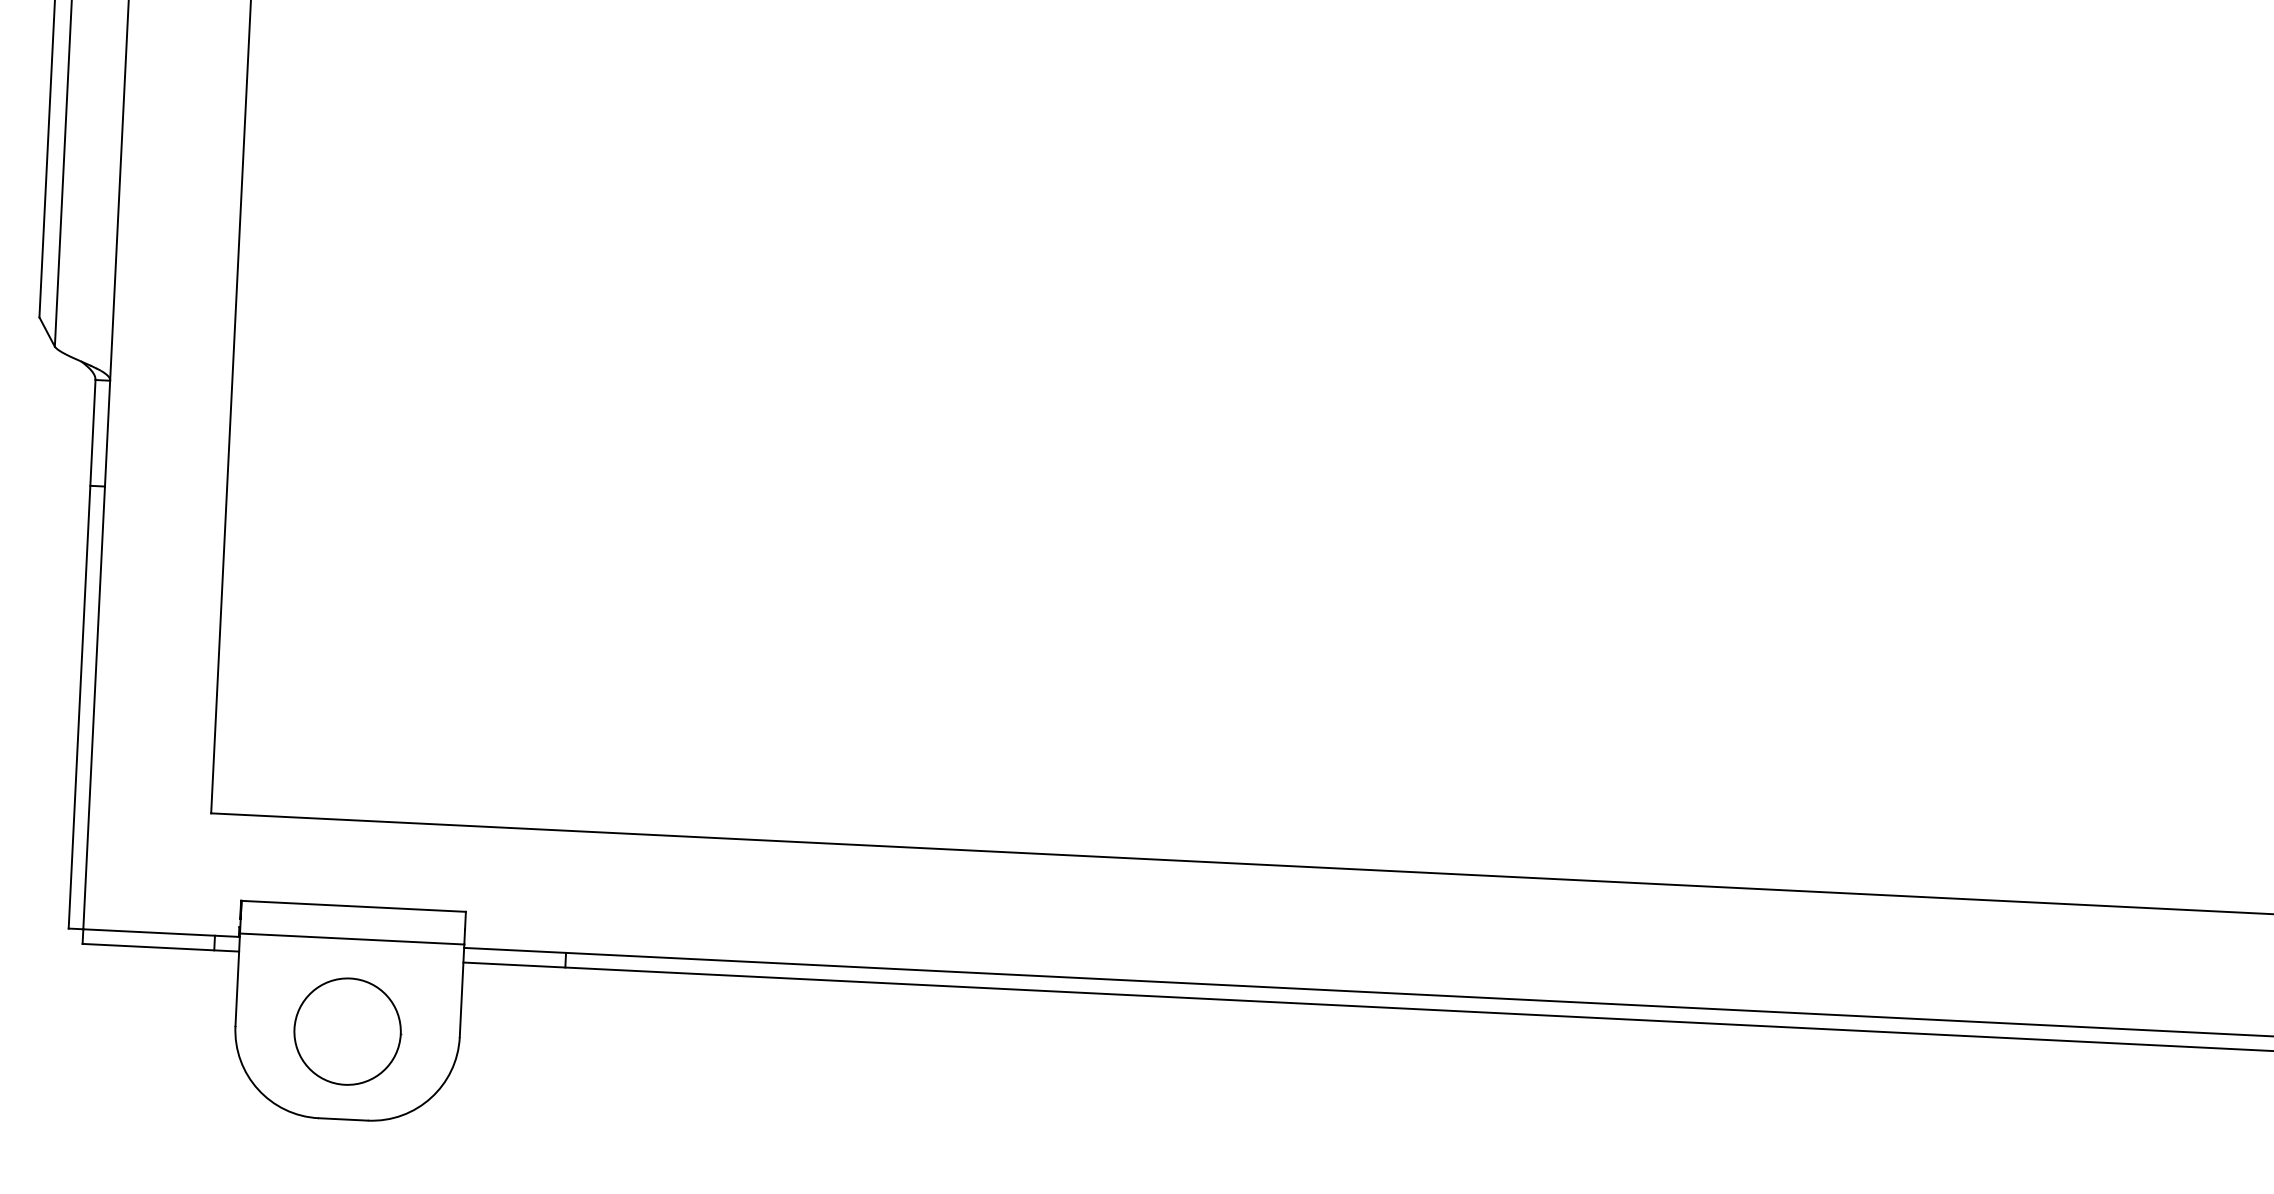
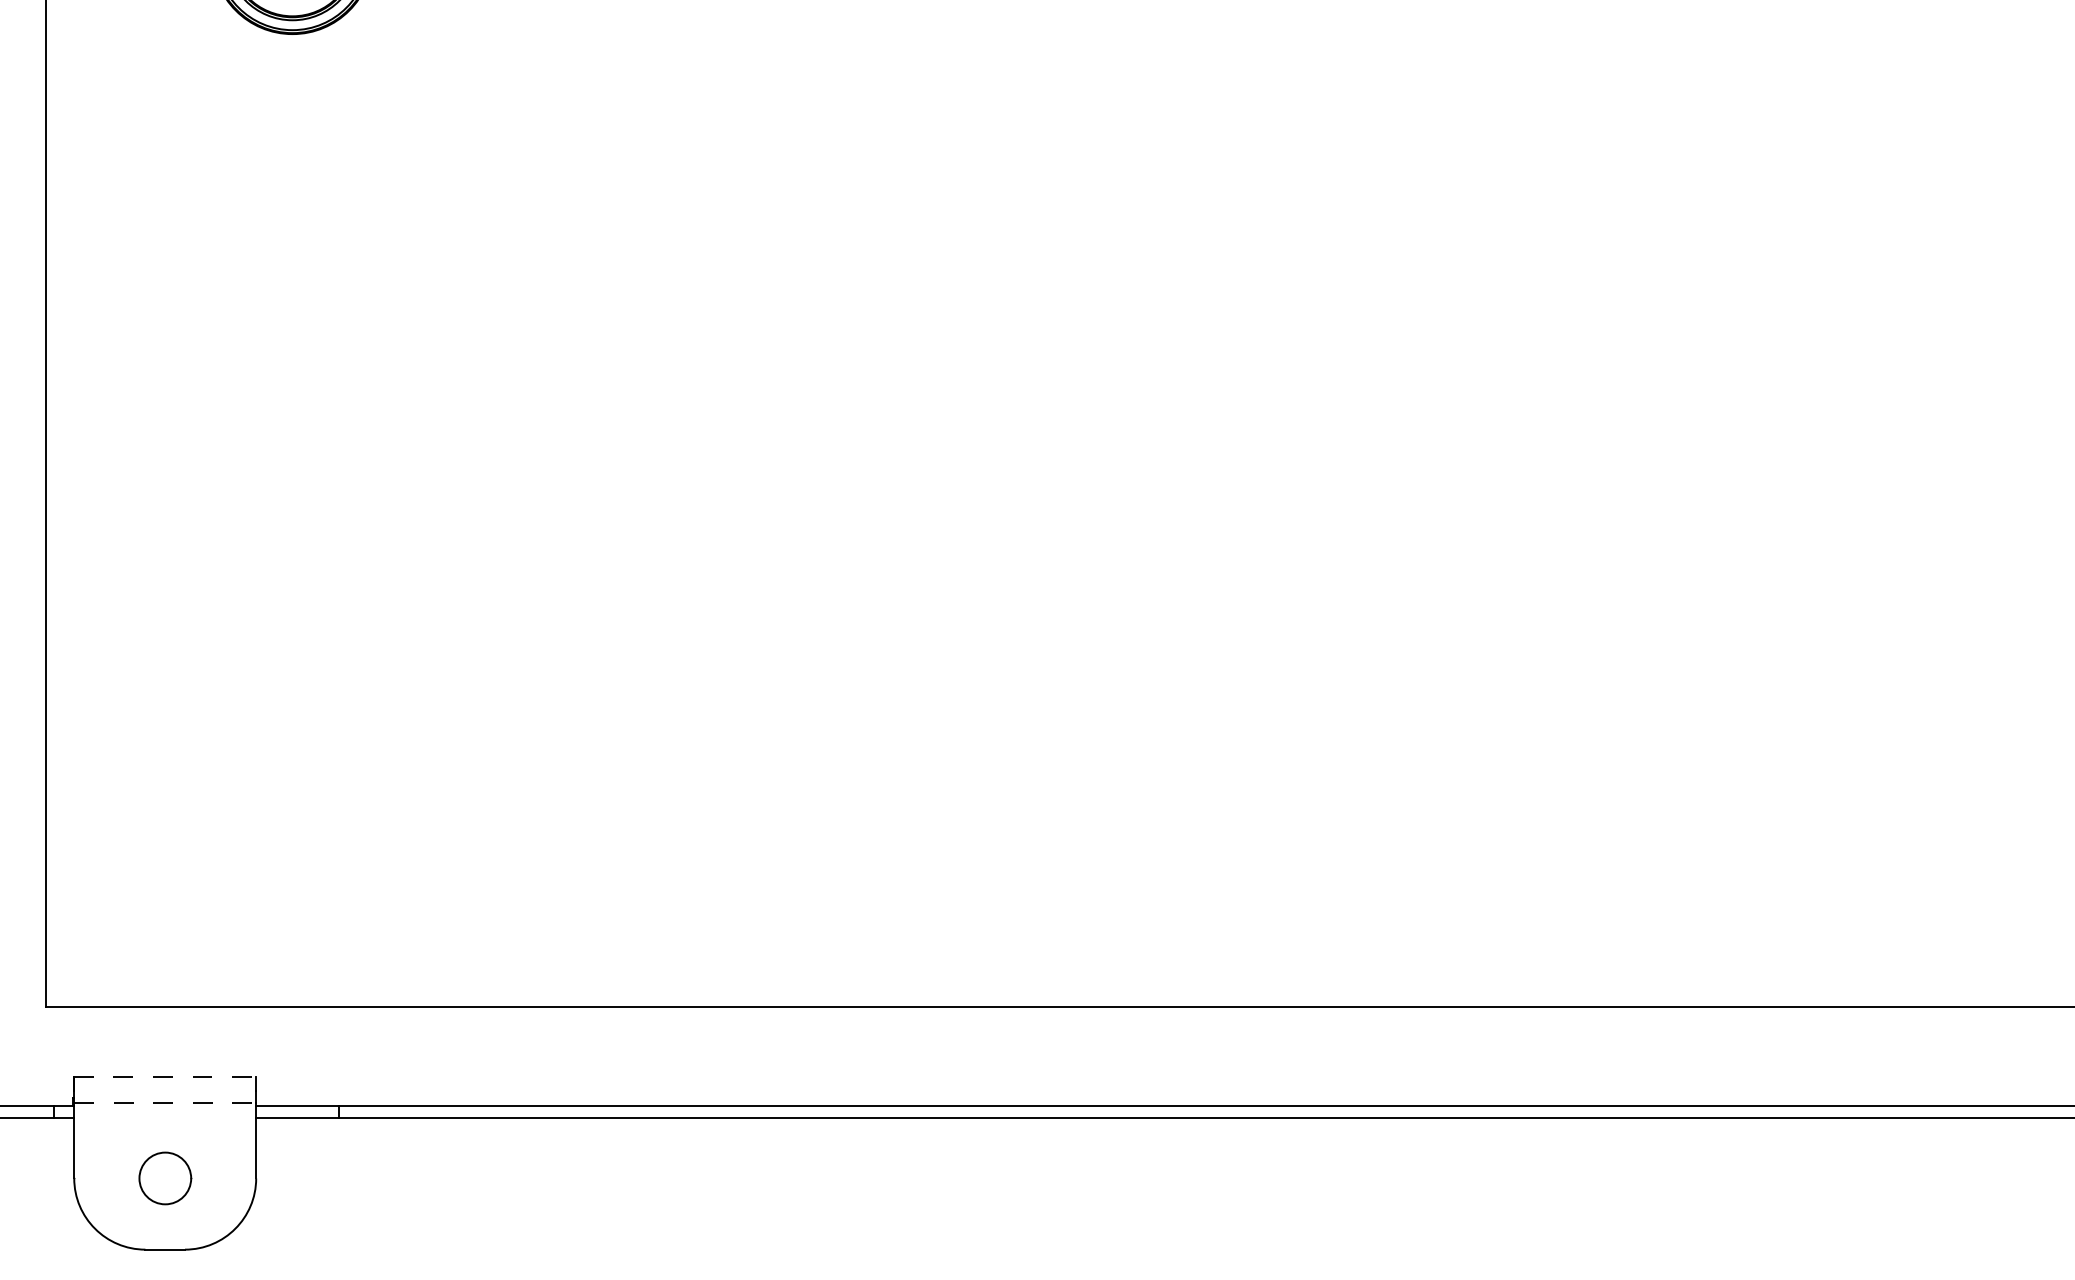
line: (354, 905) -> (165, 1076), solid -> dashed
line: (352, 939) -> (165, 1103), solid -> dashed
circle: (347, 1031) -> (165, 1178), size x0.6

